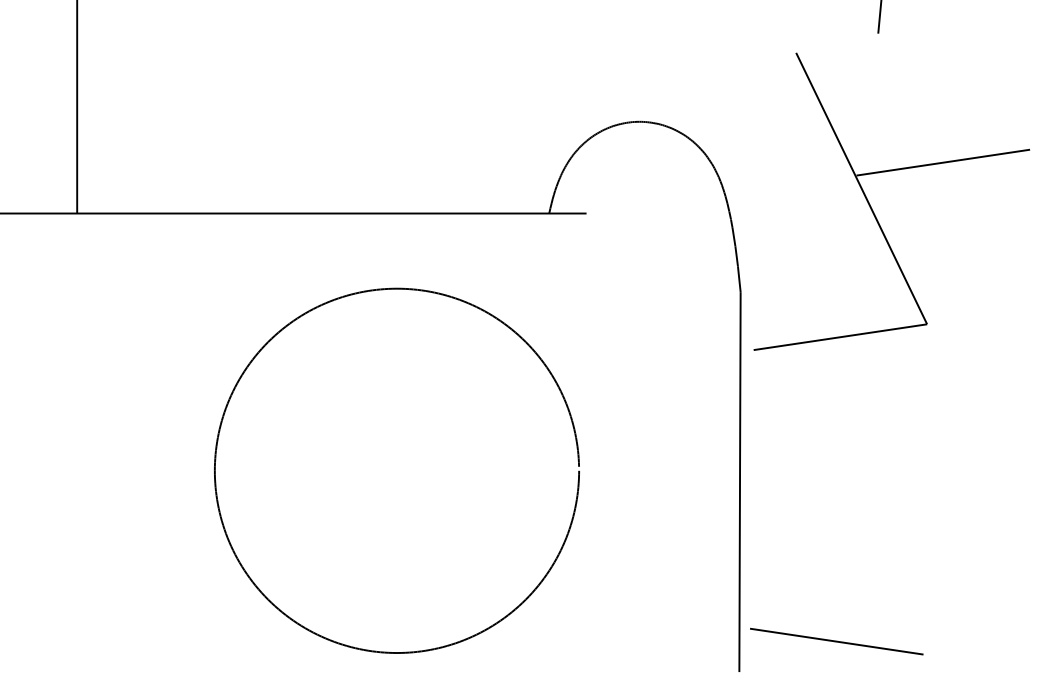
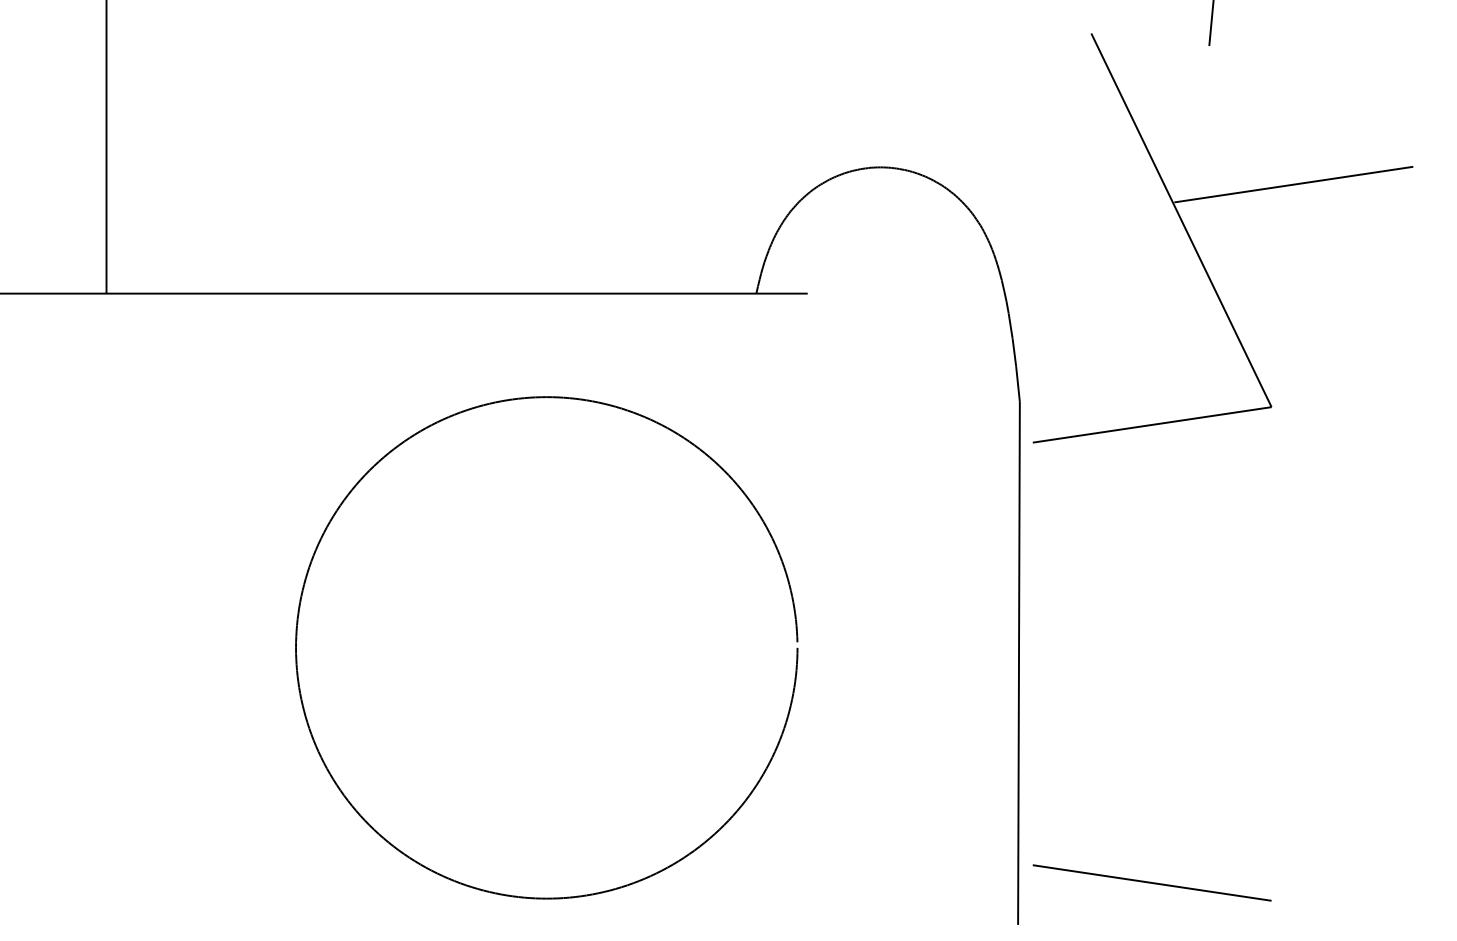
part: (873, 210) -> (1197, 250), moved

